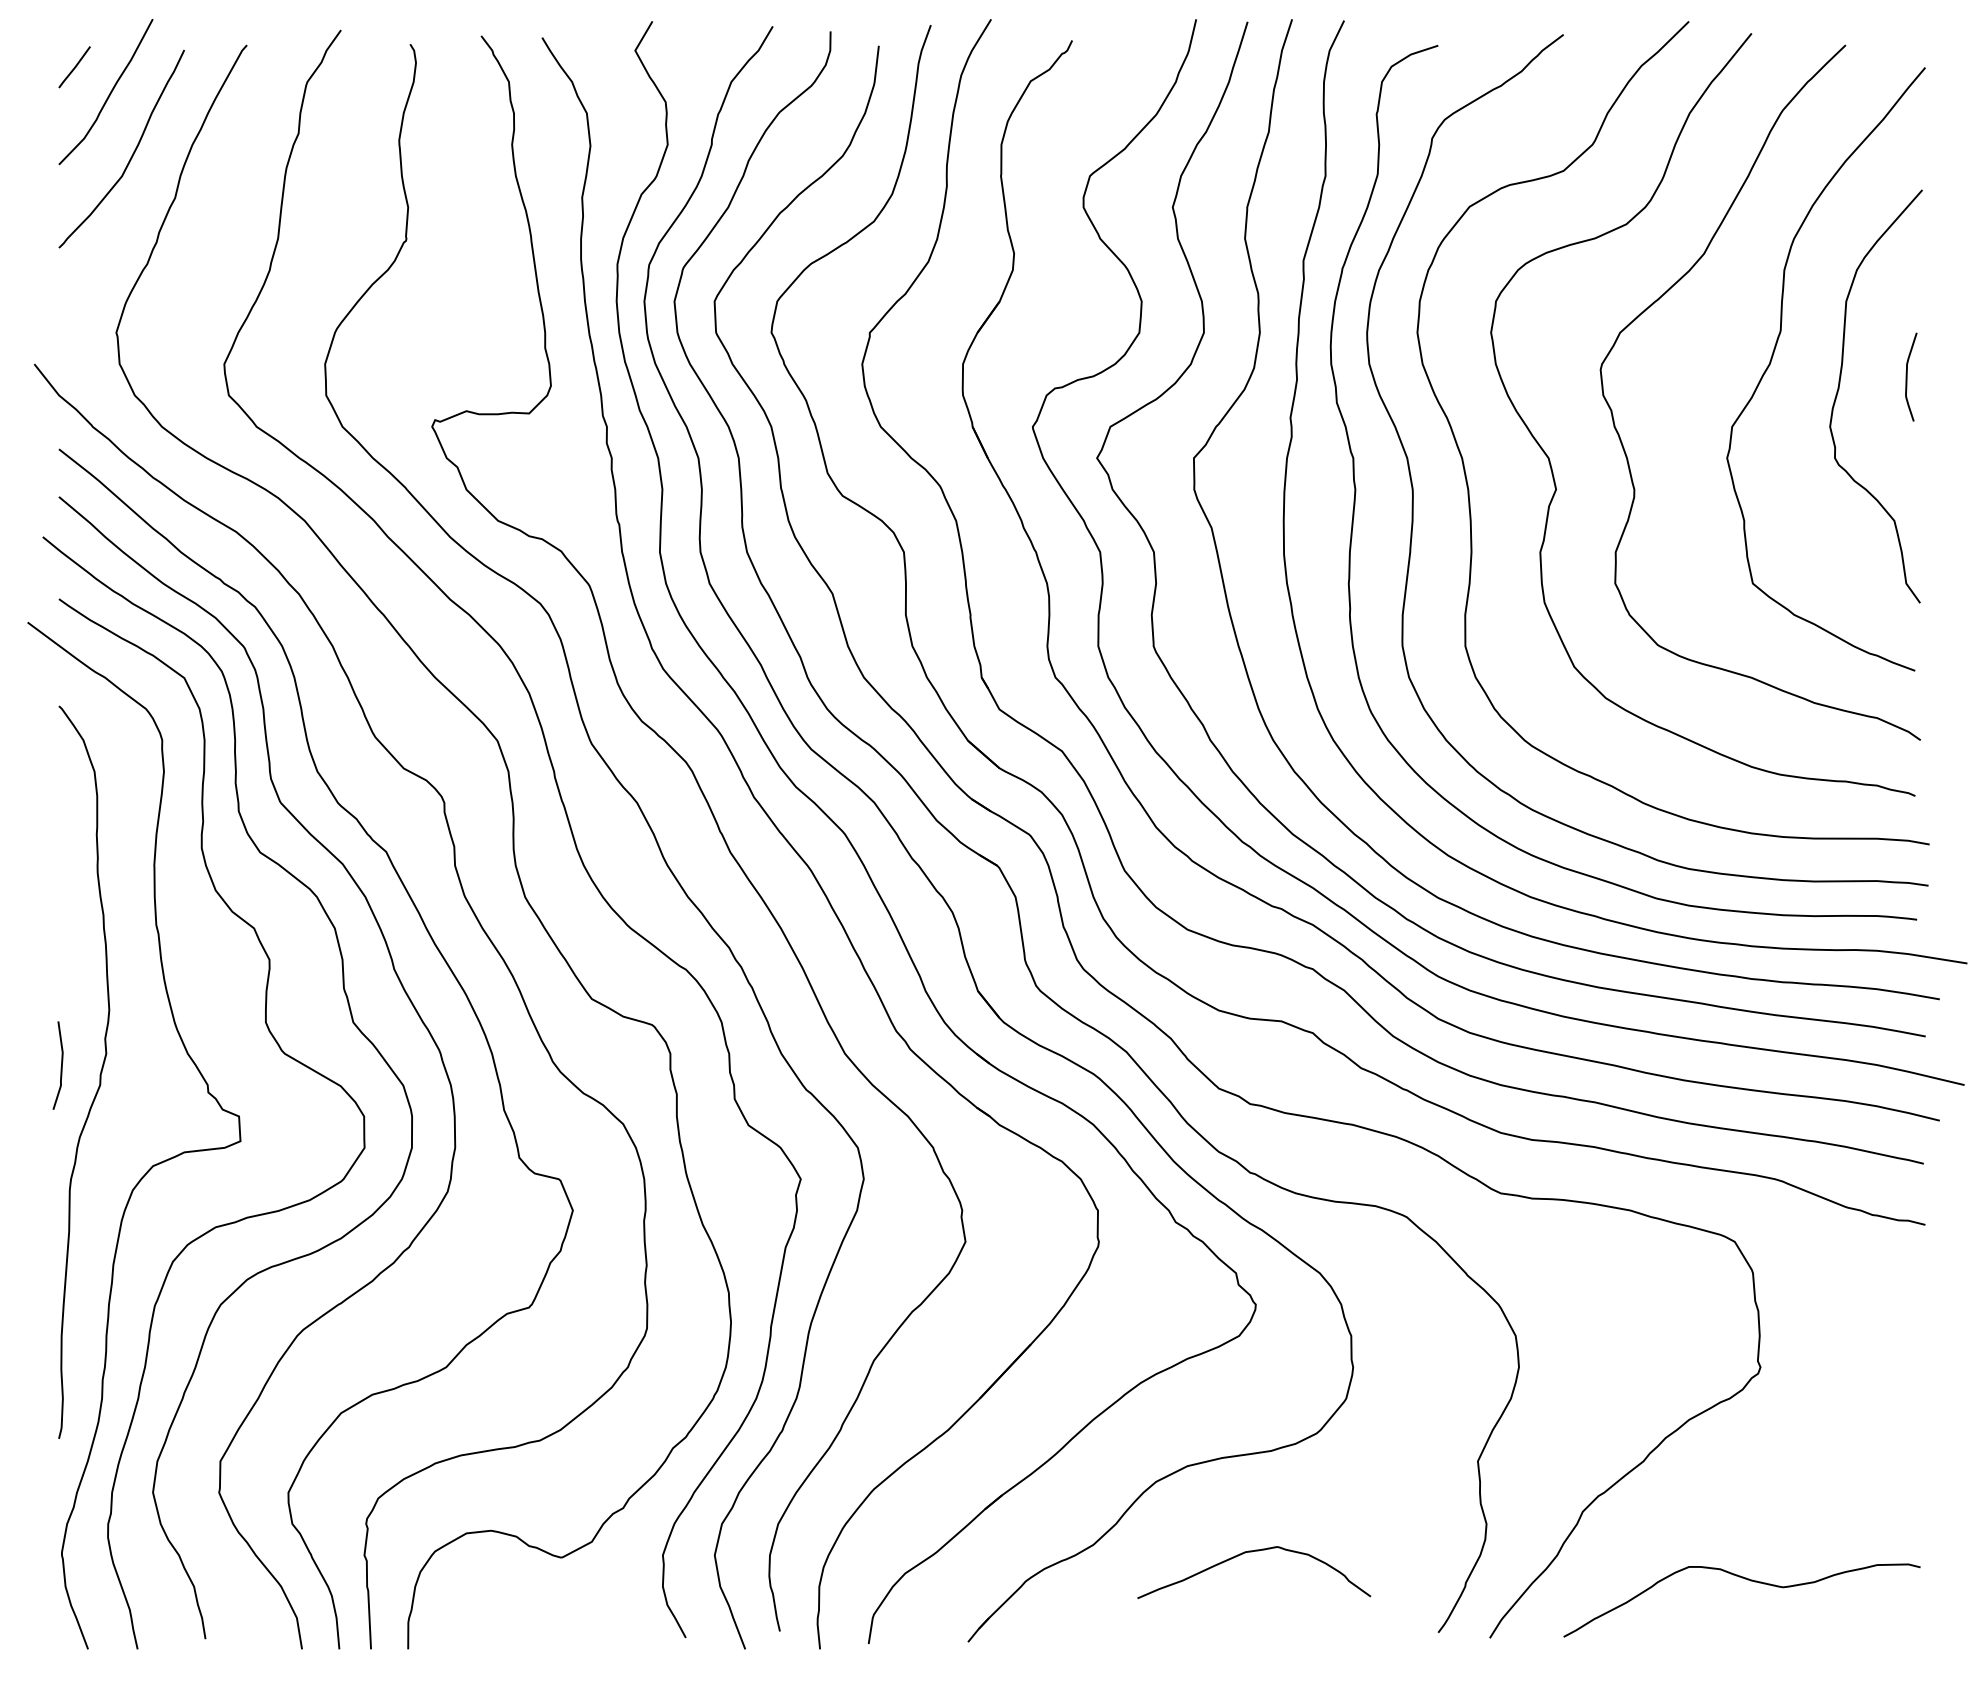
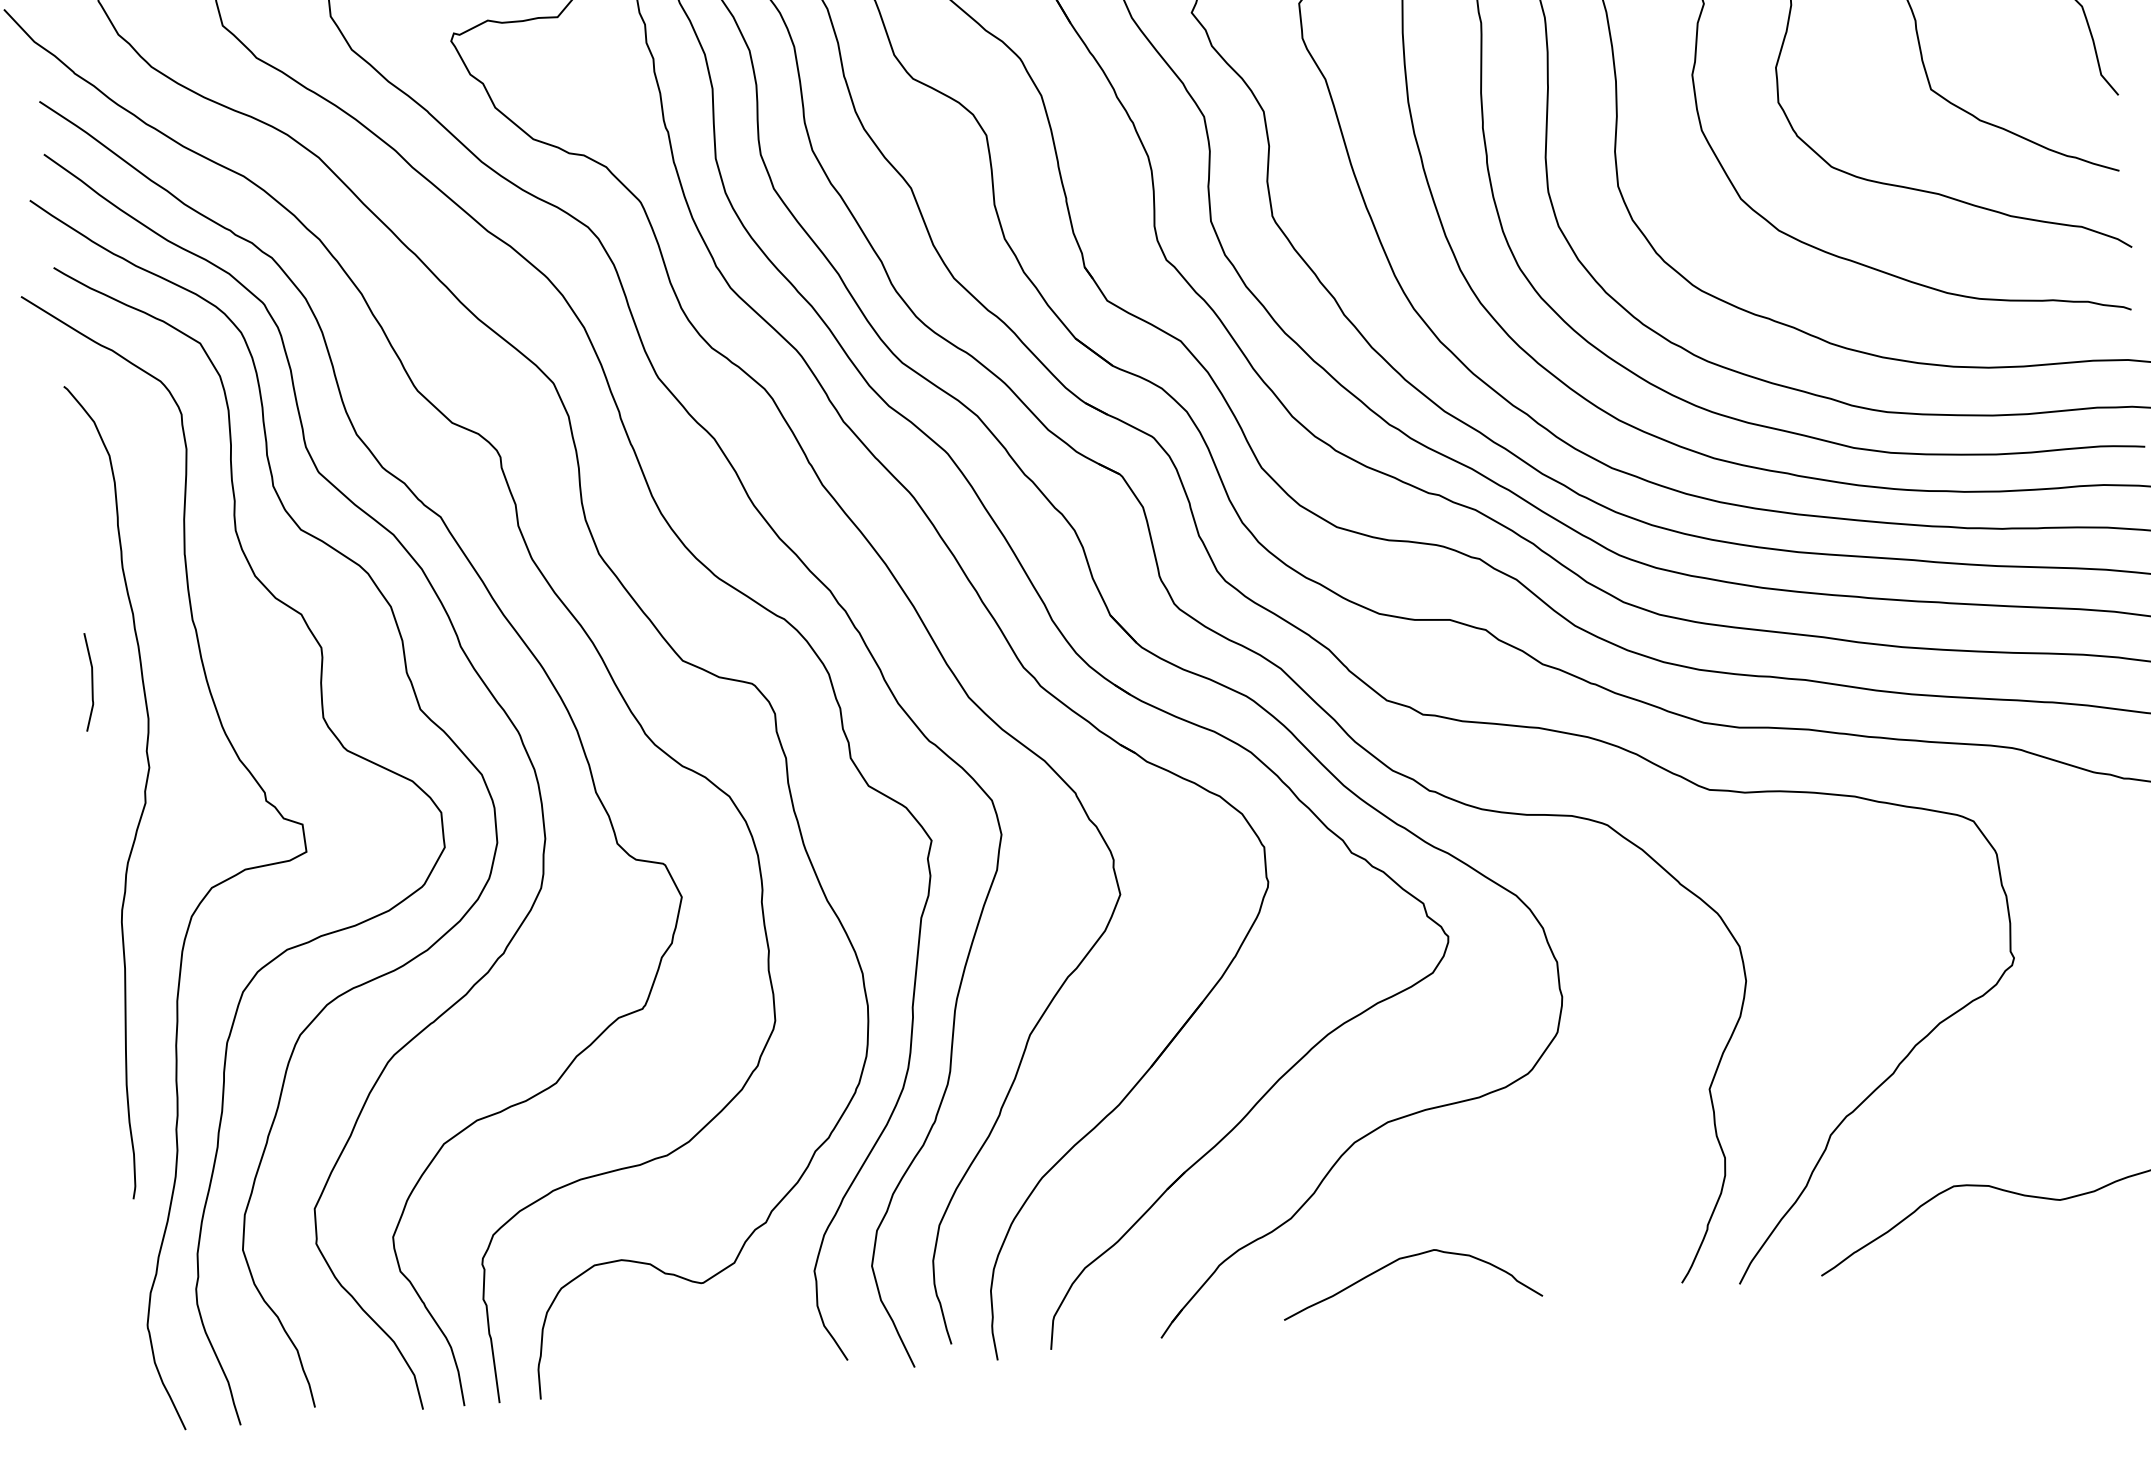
curve: (60, 1067) -> (91, 684), moved
curve: (1252, 1552) -> (1407, 1258), moved

